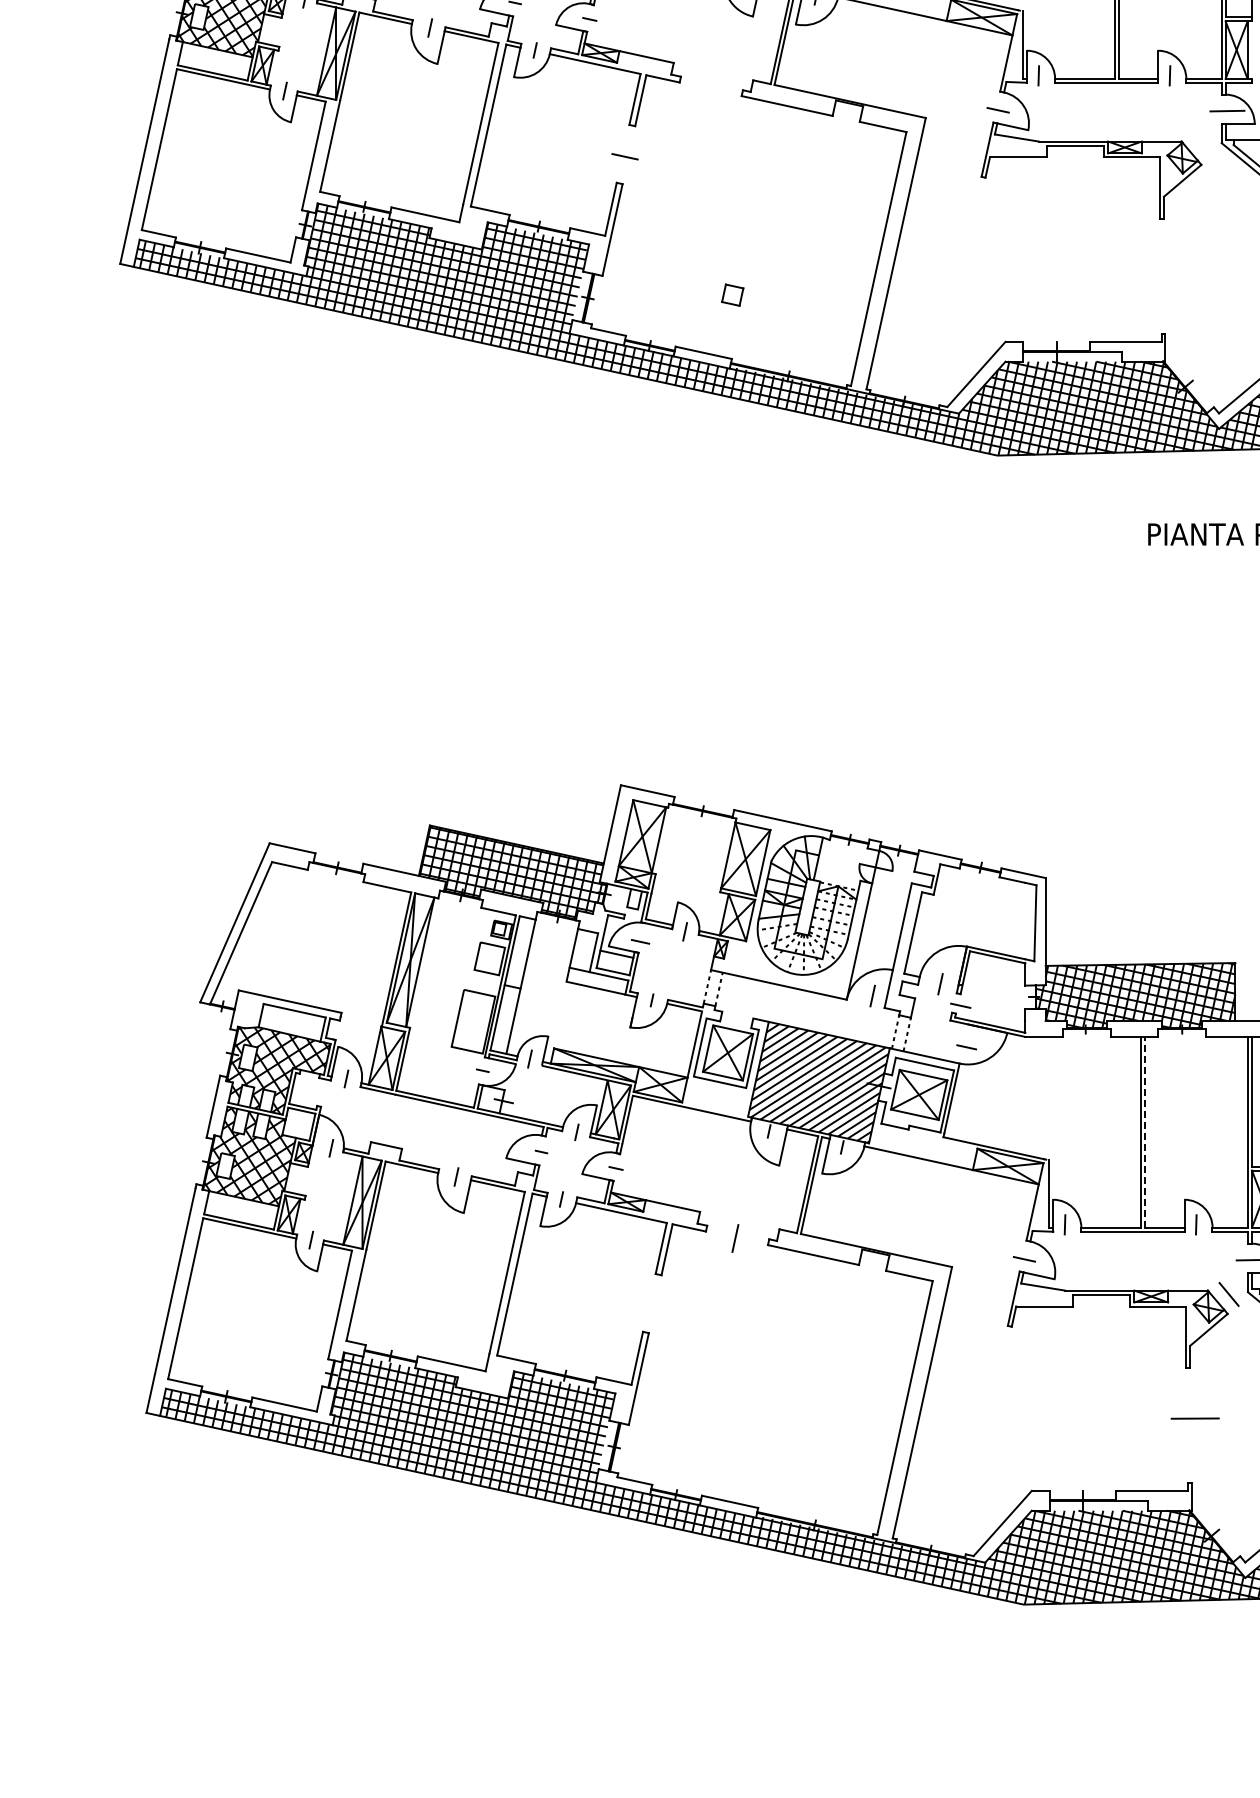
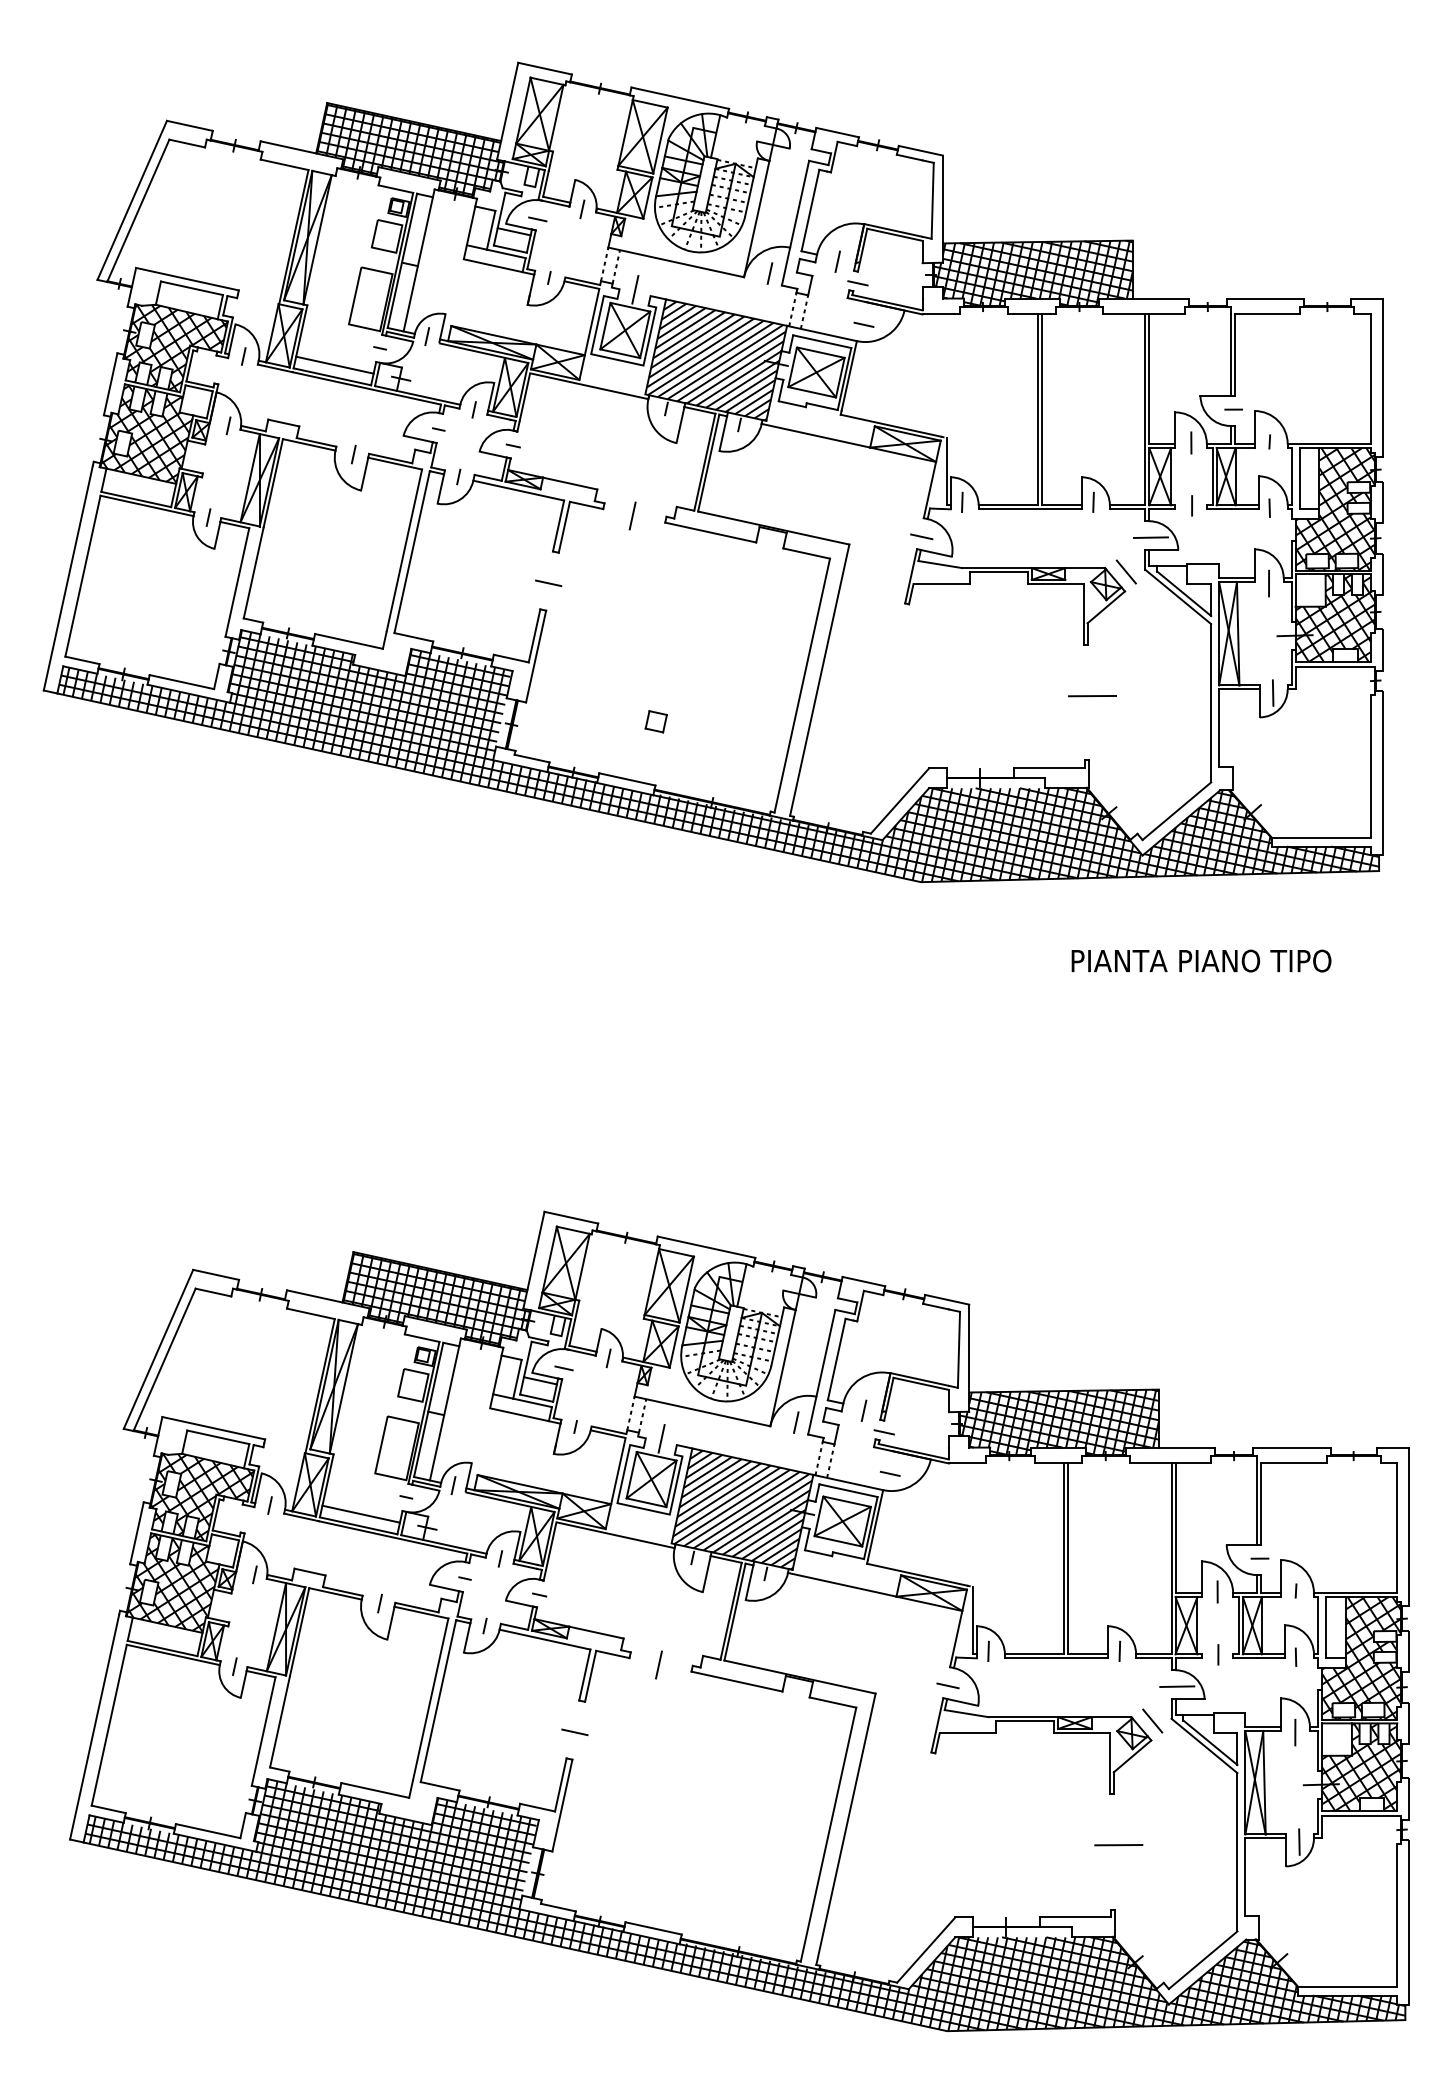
line: (708, 88) -> (632, 515), added
line: (1201, 144) -> (1125, 571), added
line: (1168, 268) -> (1092, 695), added
line: (737, 1011) -> (661, 1438), added
line: (436, 1086) -> (360, 1513), added
line: (1144, 1131) -> (1068, 1558), dashed -> solid
line: (650, 1305) -> (574, 1732), added

